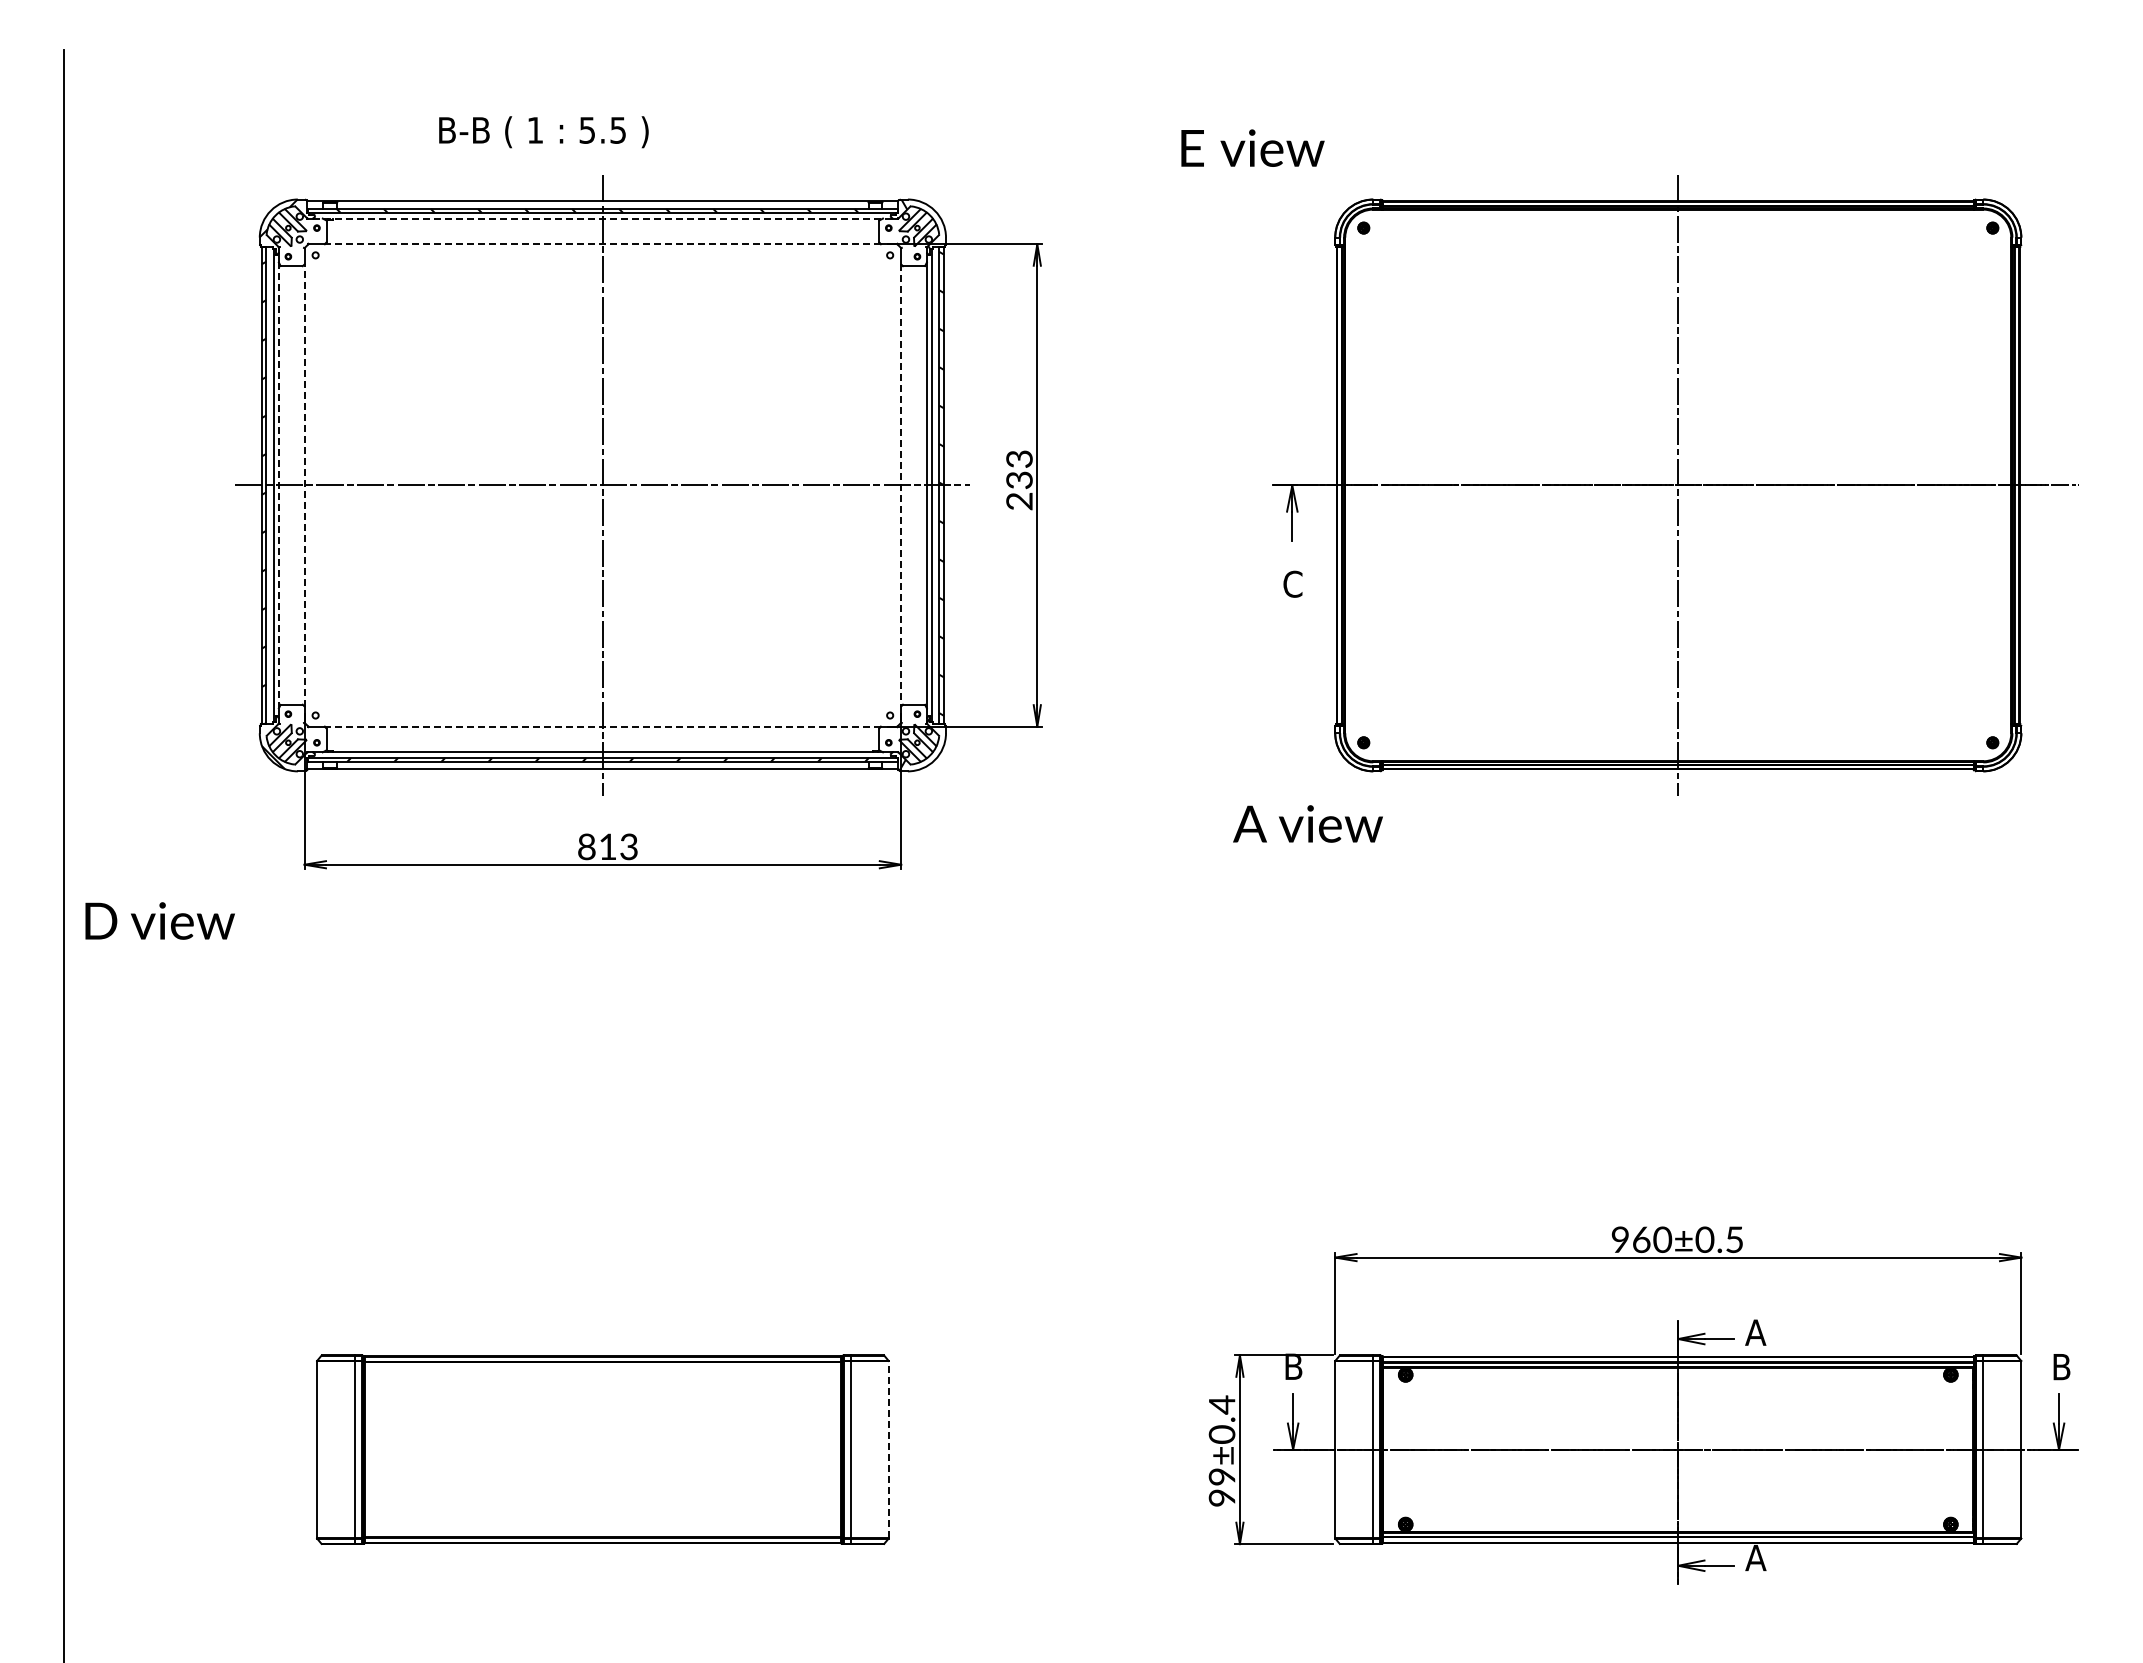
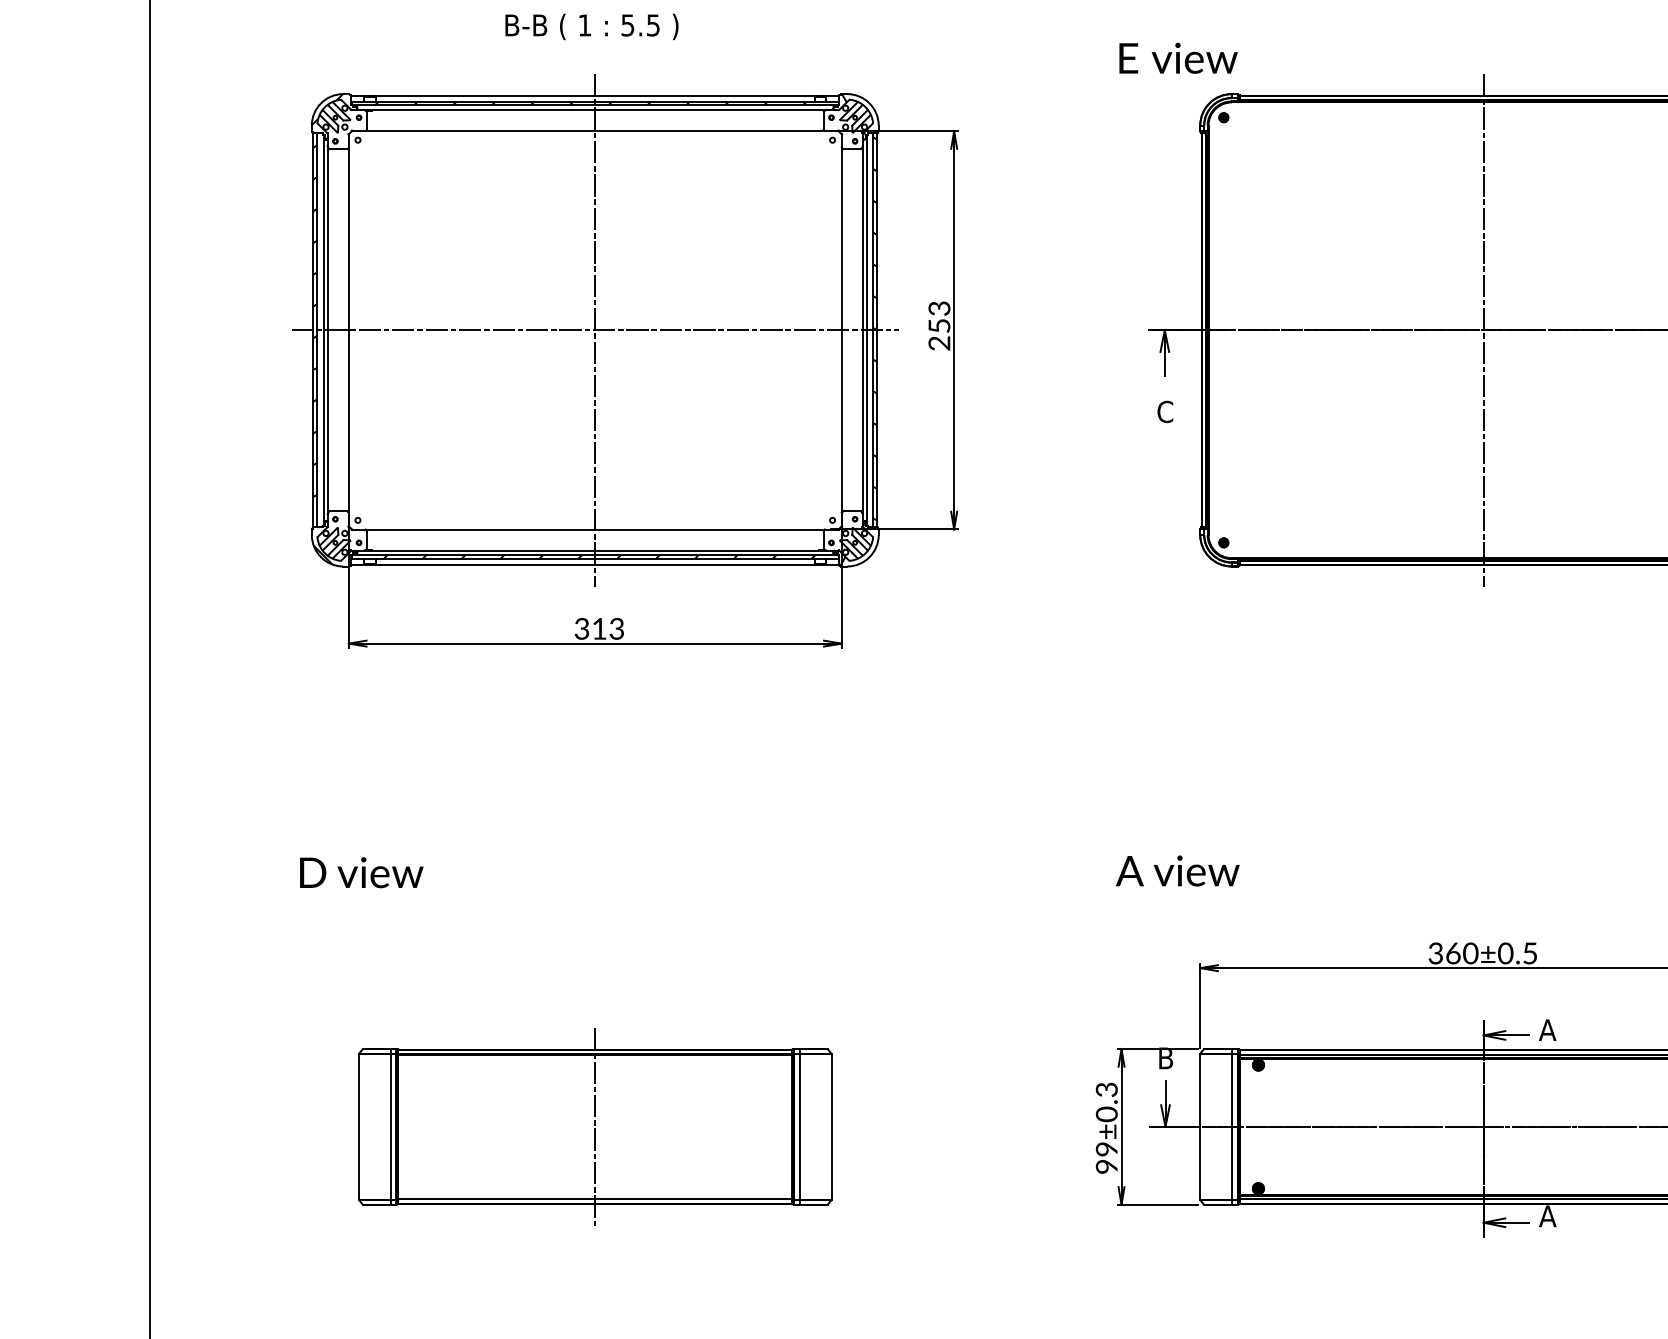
text: (543, 132) -> (591, 27), moved
text: (1252, 147) -> (1178, 57), moved
line: (603, 218) -> (595, 109), dashed -> solid
line: (603, 244) -> (595, 131), dashed -> solid
text: (1019, 480) -> (939, 326), 233 -> 253
line: (278, 484) -> (327, 329), dashed -> solid
line: (304, 484) -> (348, 329), dashed -> solid
line: (901, 485) -> (841, 330), dashed -> solid
line: (602, 726) -> (594, 529), dashed -> solid
text: (1307, 823) -> (1177, 870), moved
text: (586, 846) -> (581, 628), 813 -> 313
text: (159, 920) -> (361, 872), moved
text: (1619, 1239) -> (1435, 953), 960±0.5 -> 360±0.5
text: (1221, 1404) -> (1106, 1089), 99±0.4 -> 99±0.3
line: (602, 1449) -> (594, 1126), added
line: (888, 1449) -> (831, 1126), dashed -> solid

